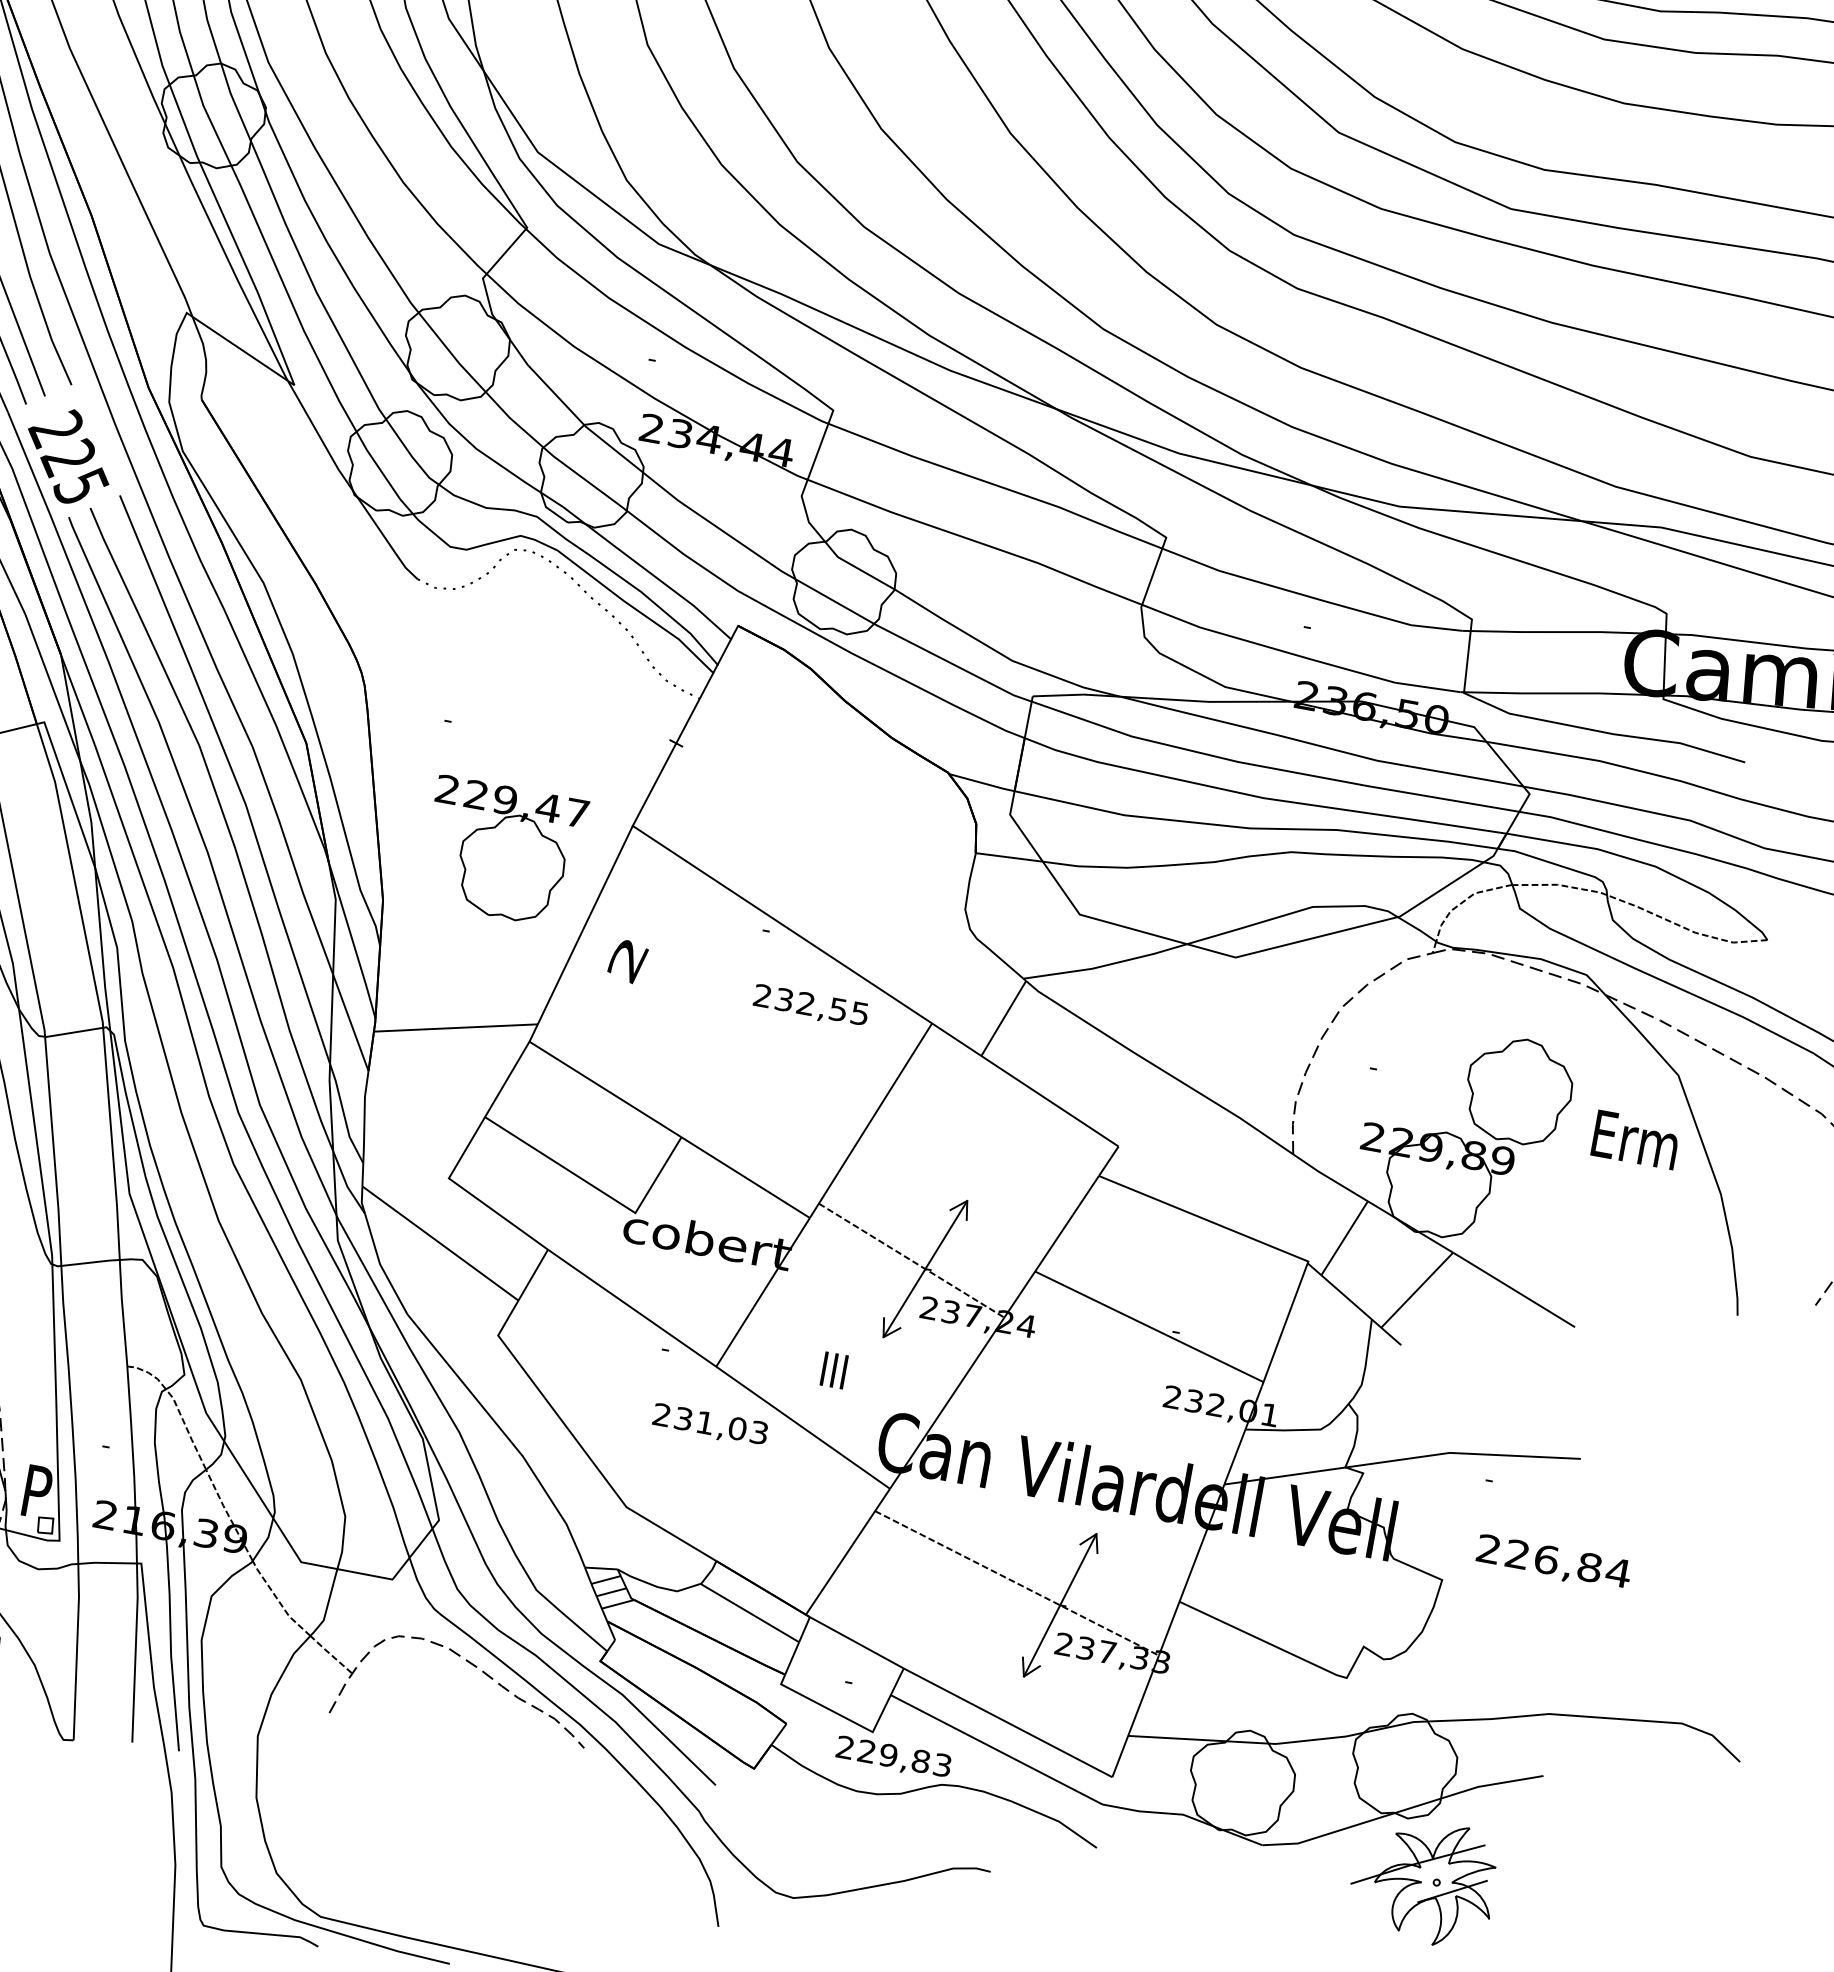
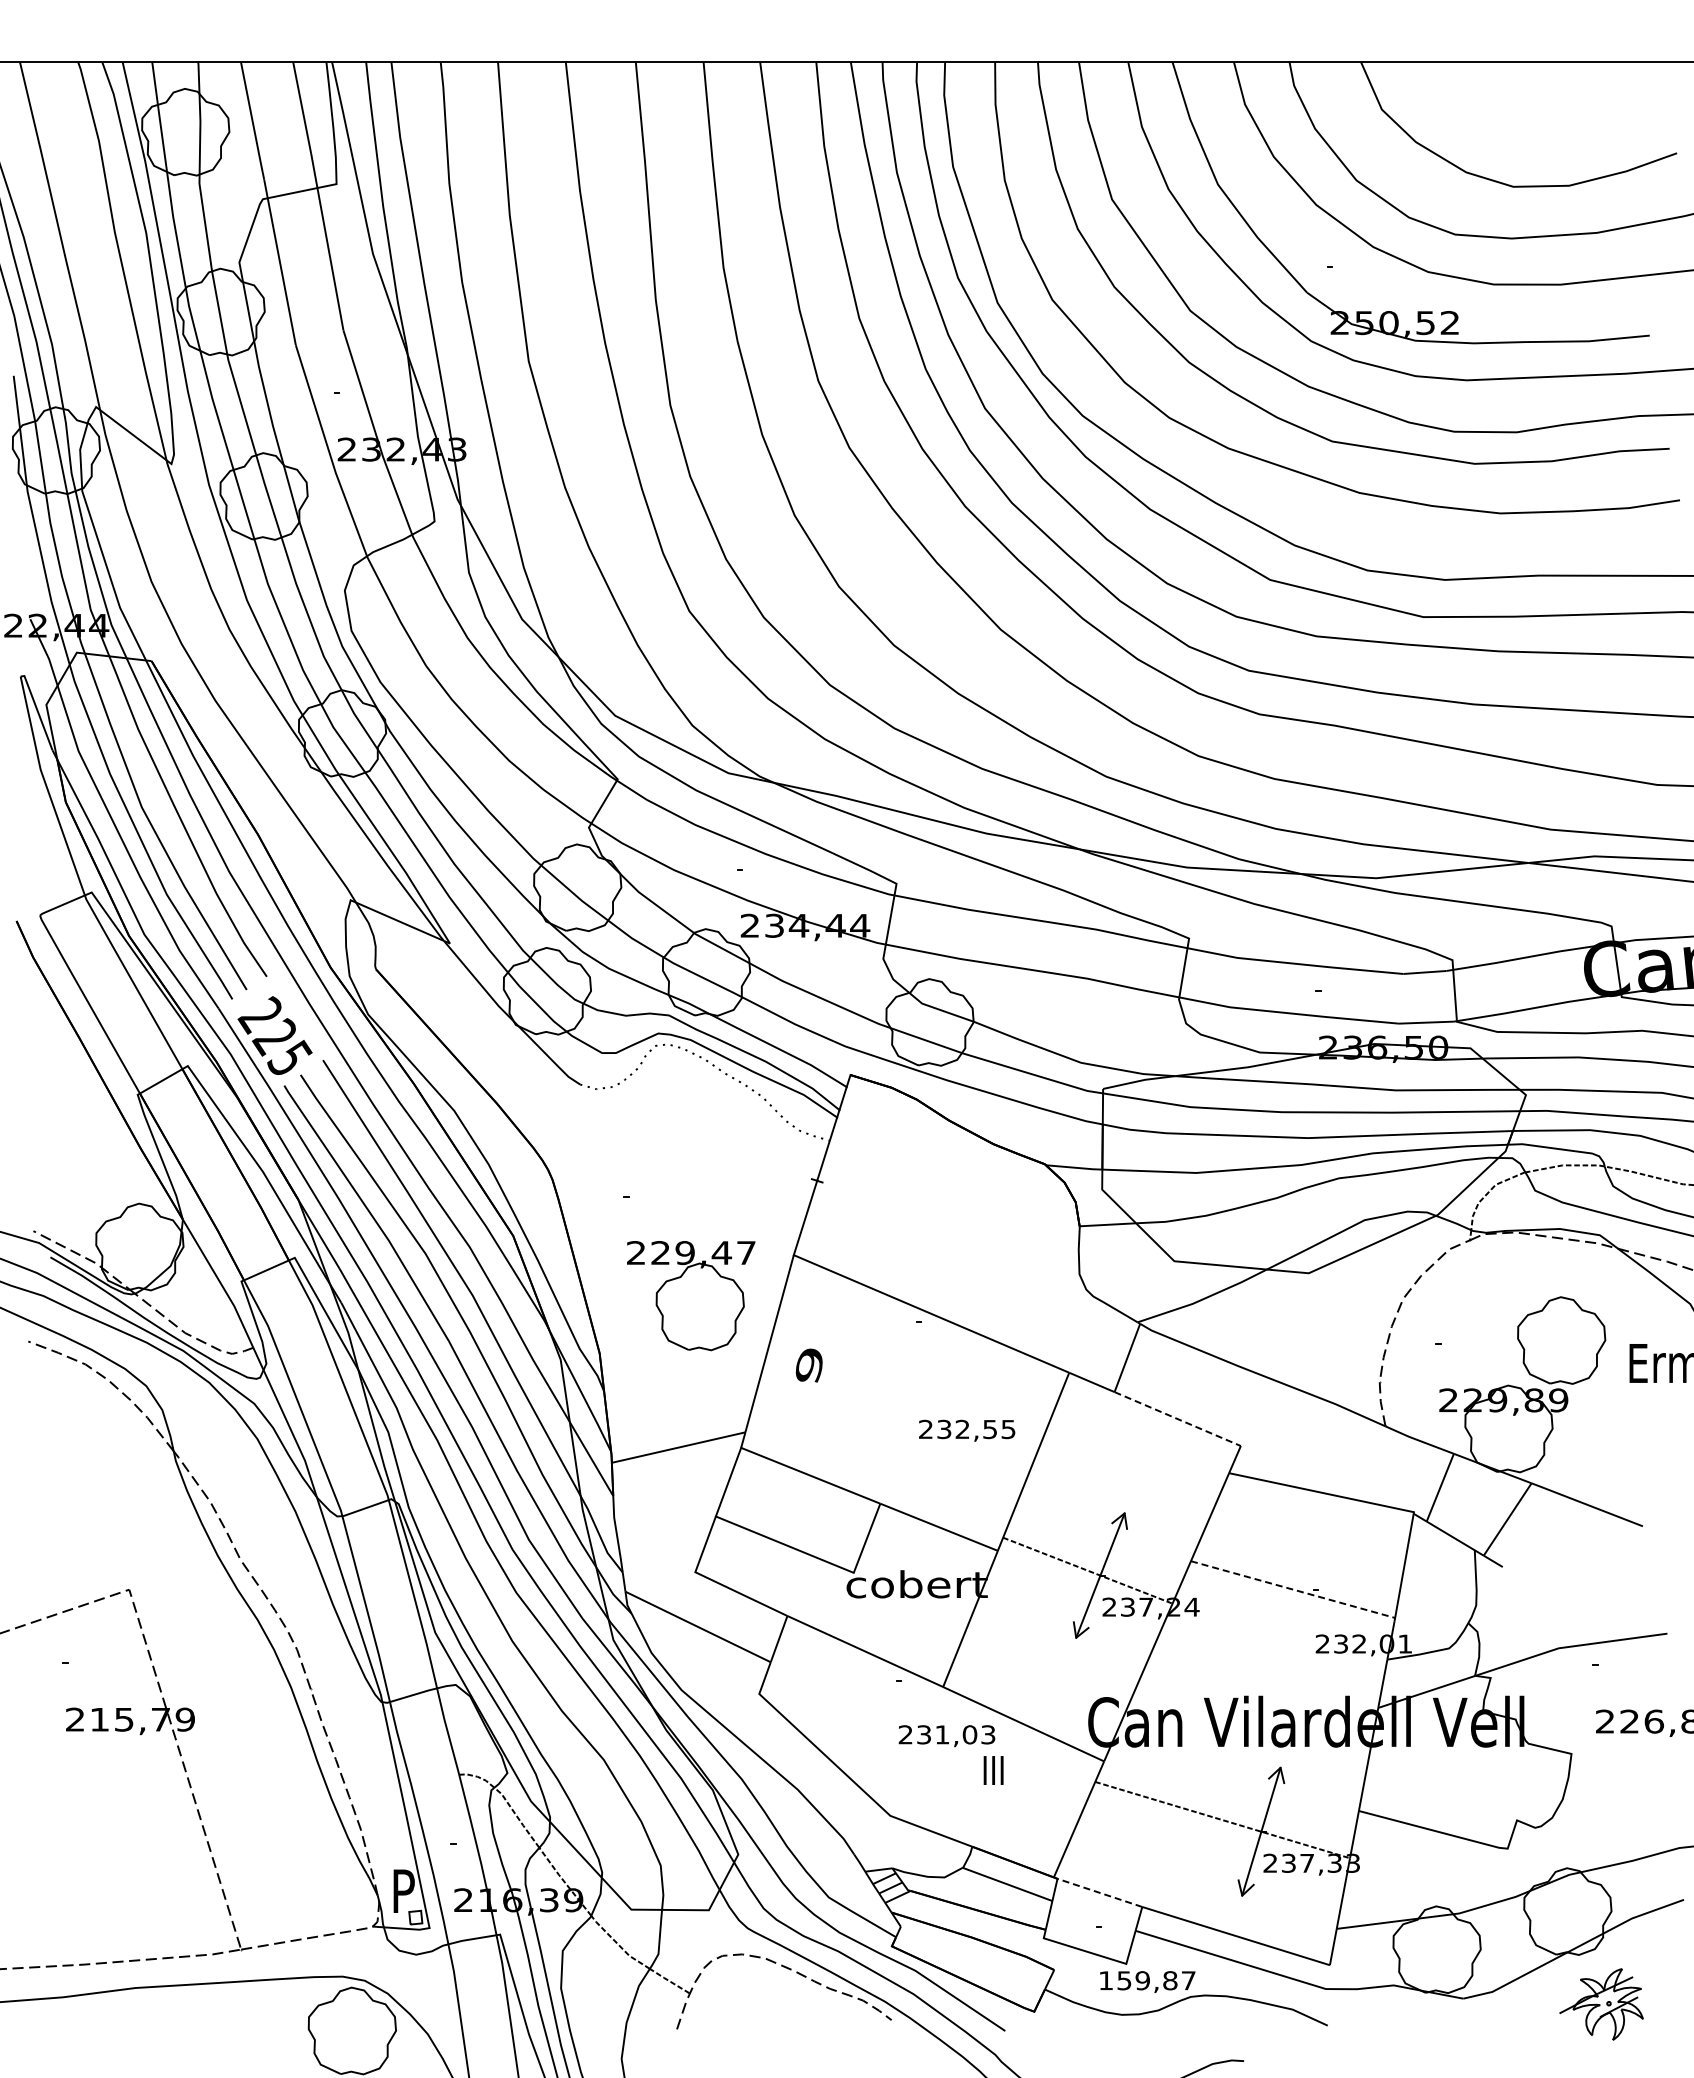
text: (627, 960) -> (809, 1366), 2 -> 9
text: (811, 1006) -> (967, 1430), moved
line: (1049, 1101) -> (1177, 1419), solid -> dashed
line: (1149, 1326) -> (1293, 1589), solid -> dashed
text: (834, 1370) -> (993, 1770), moved
line: (856, 1642) -> (1099, 1892), solid -> dashed
text: (894, 1756) -> (1147, 1980), 229,83 -> 159,87
part: (1423, 1881) -> (1601, 2004), size x0.7

